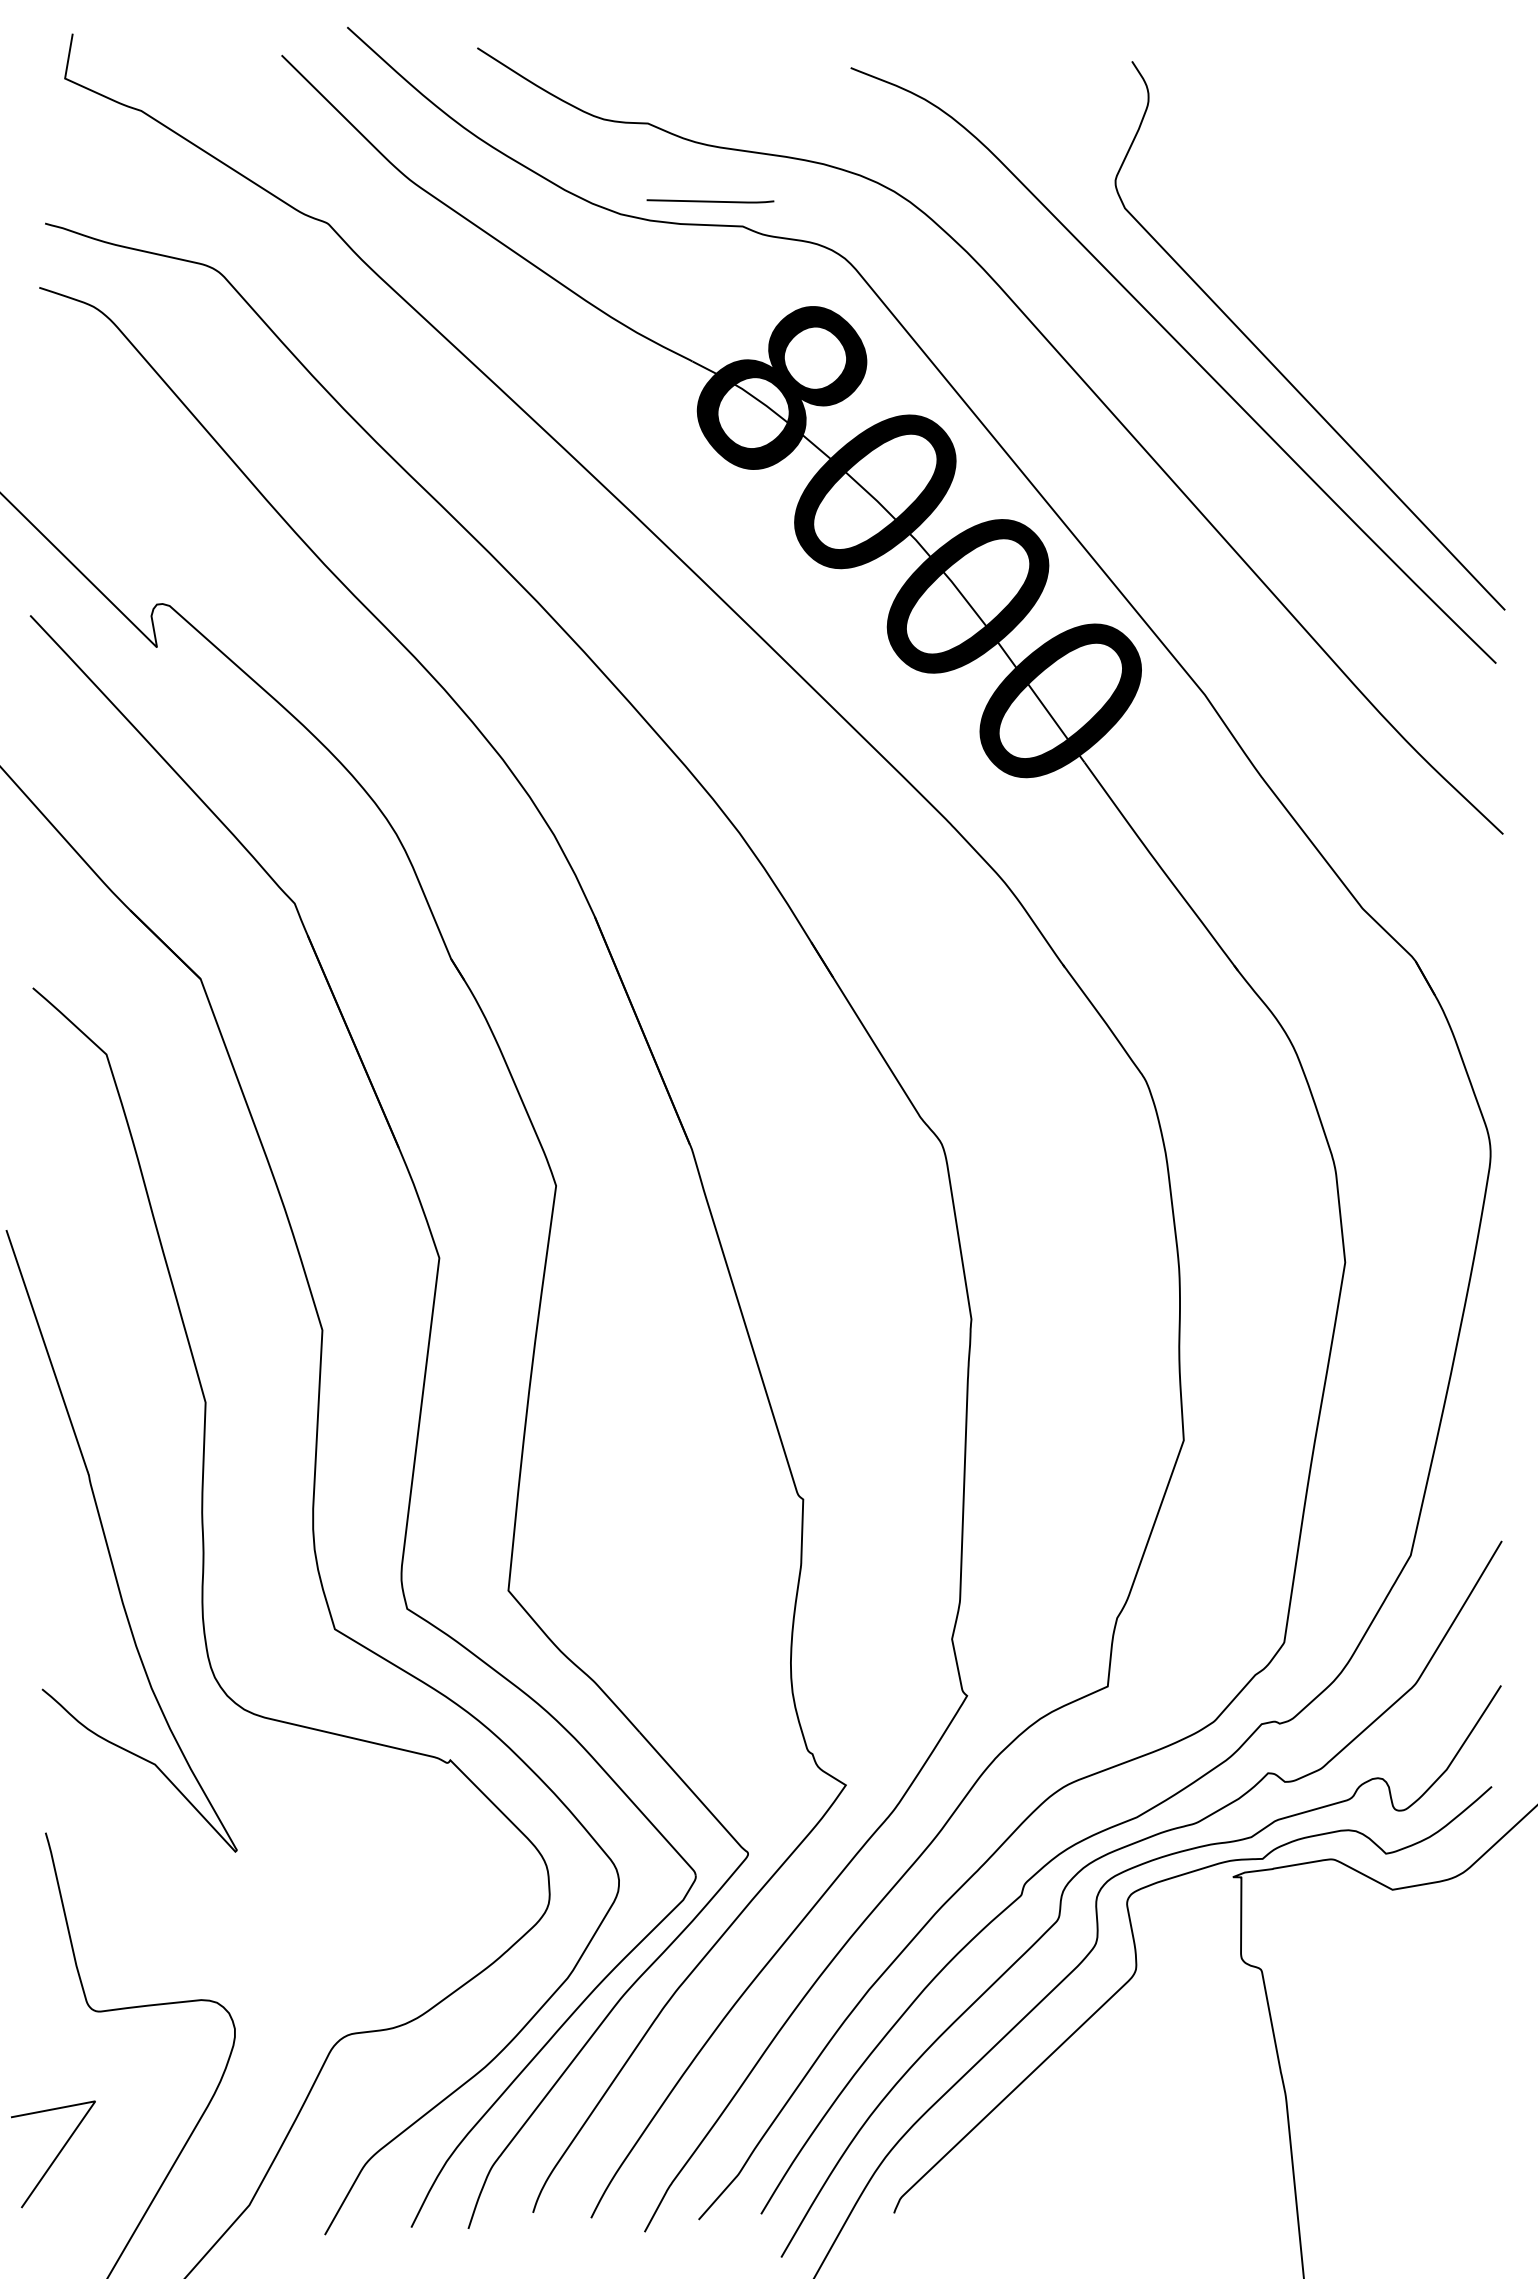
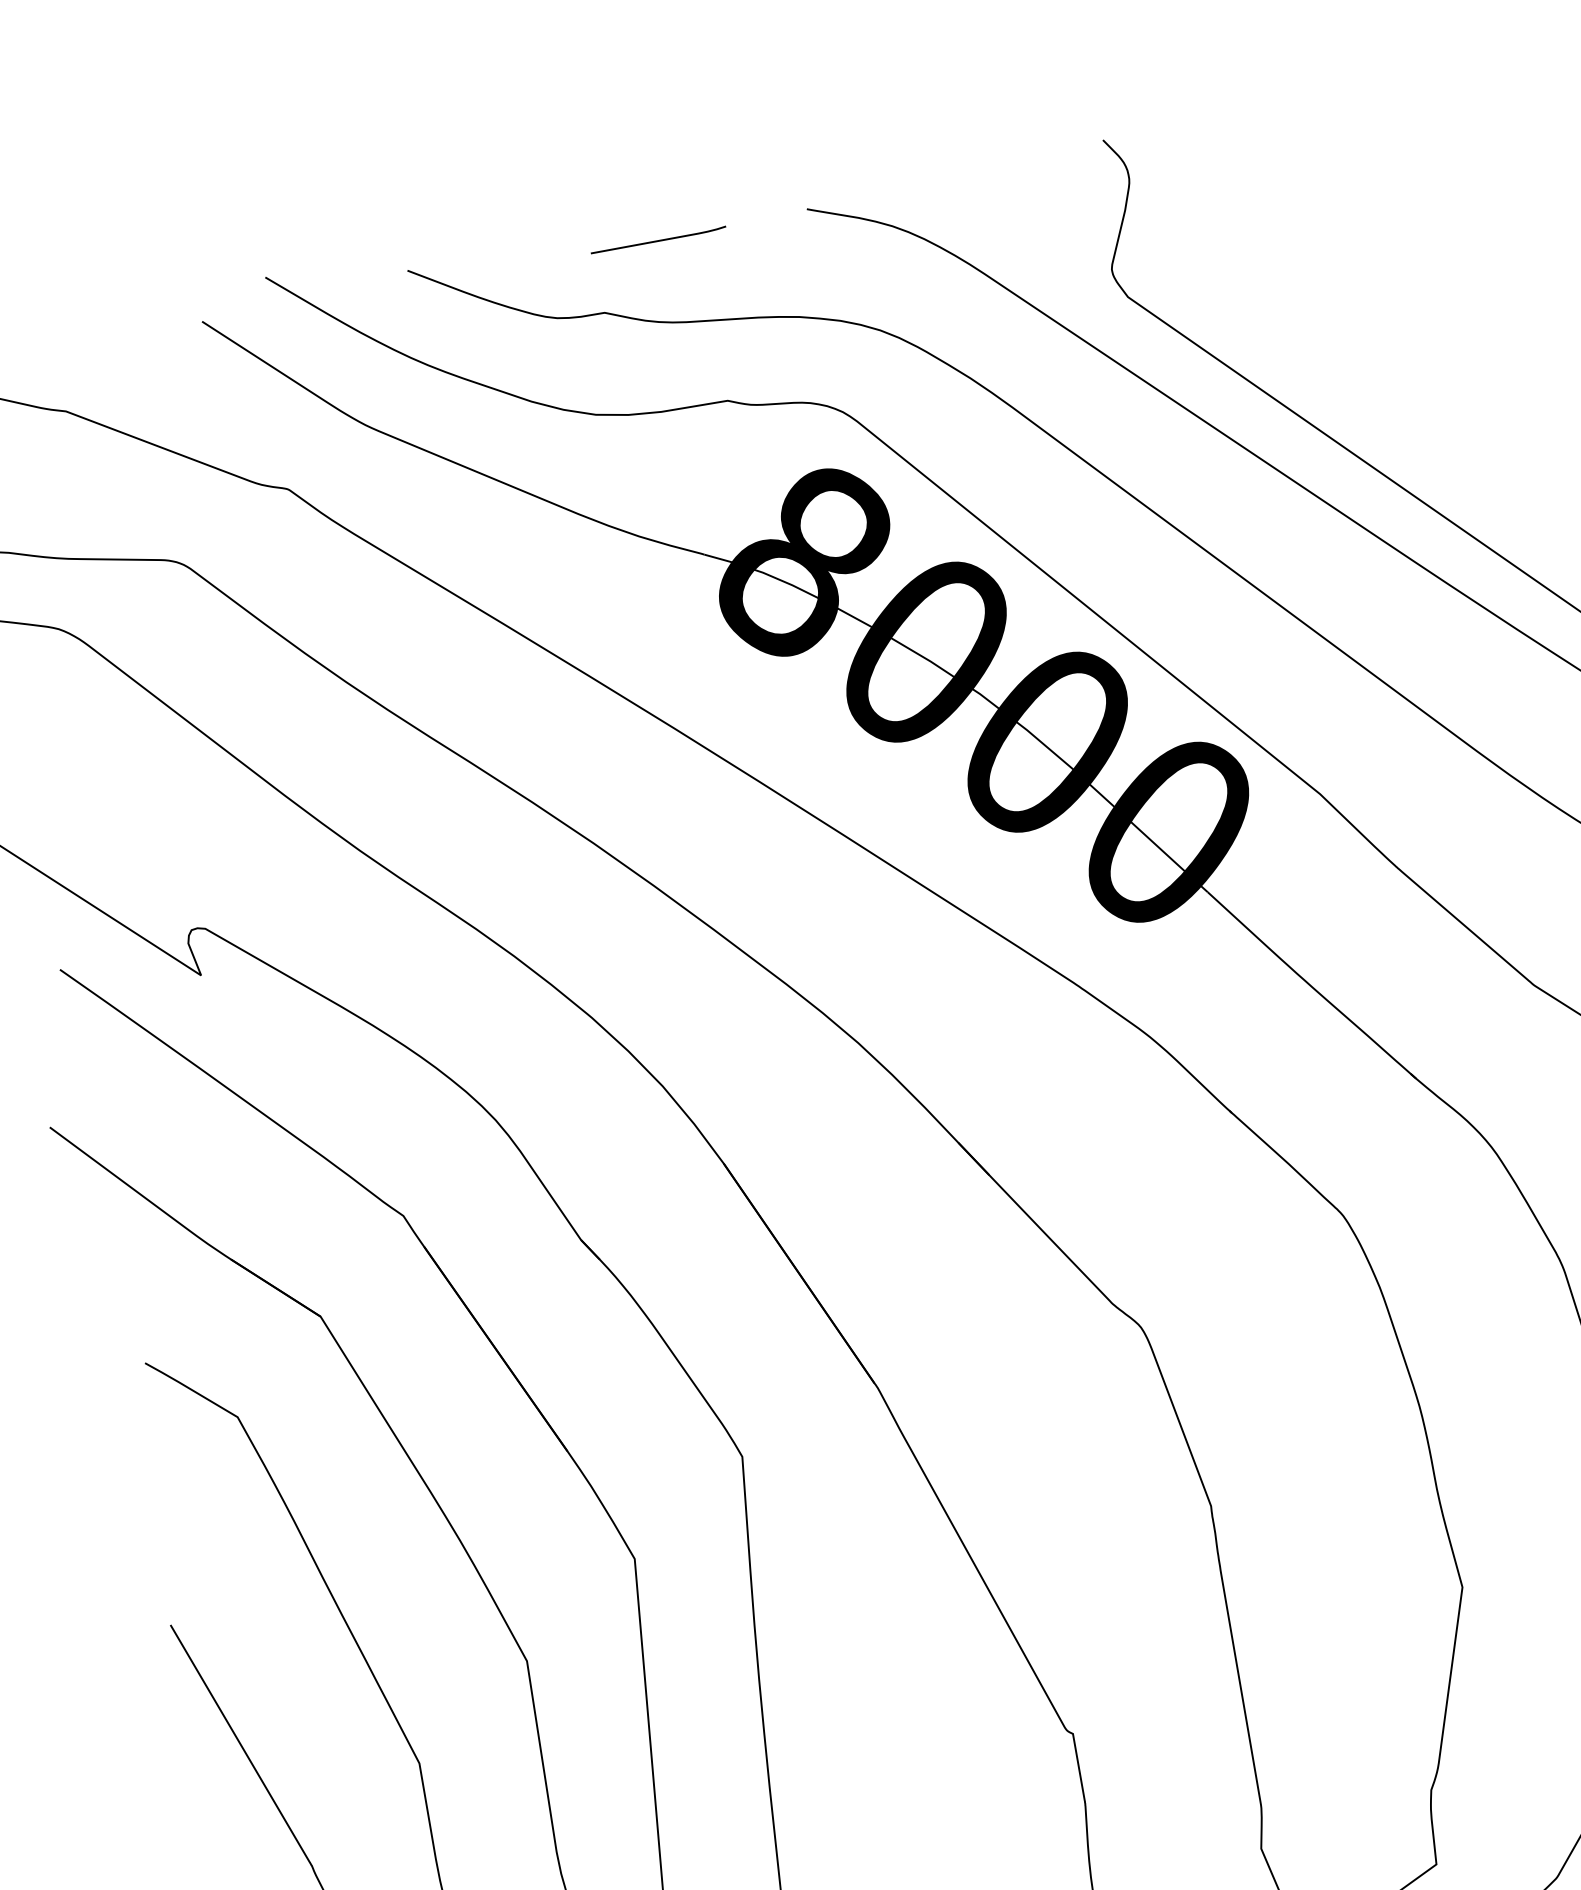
line: (710, 201) -> (658, 240), moved

